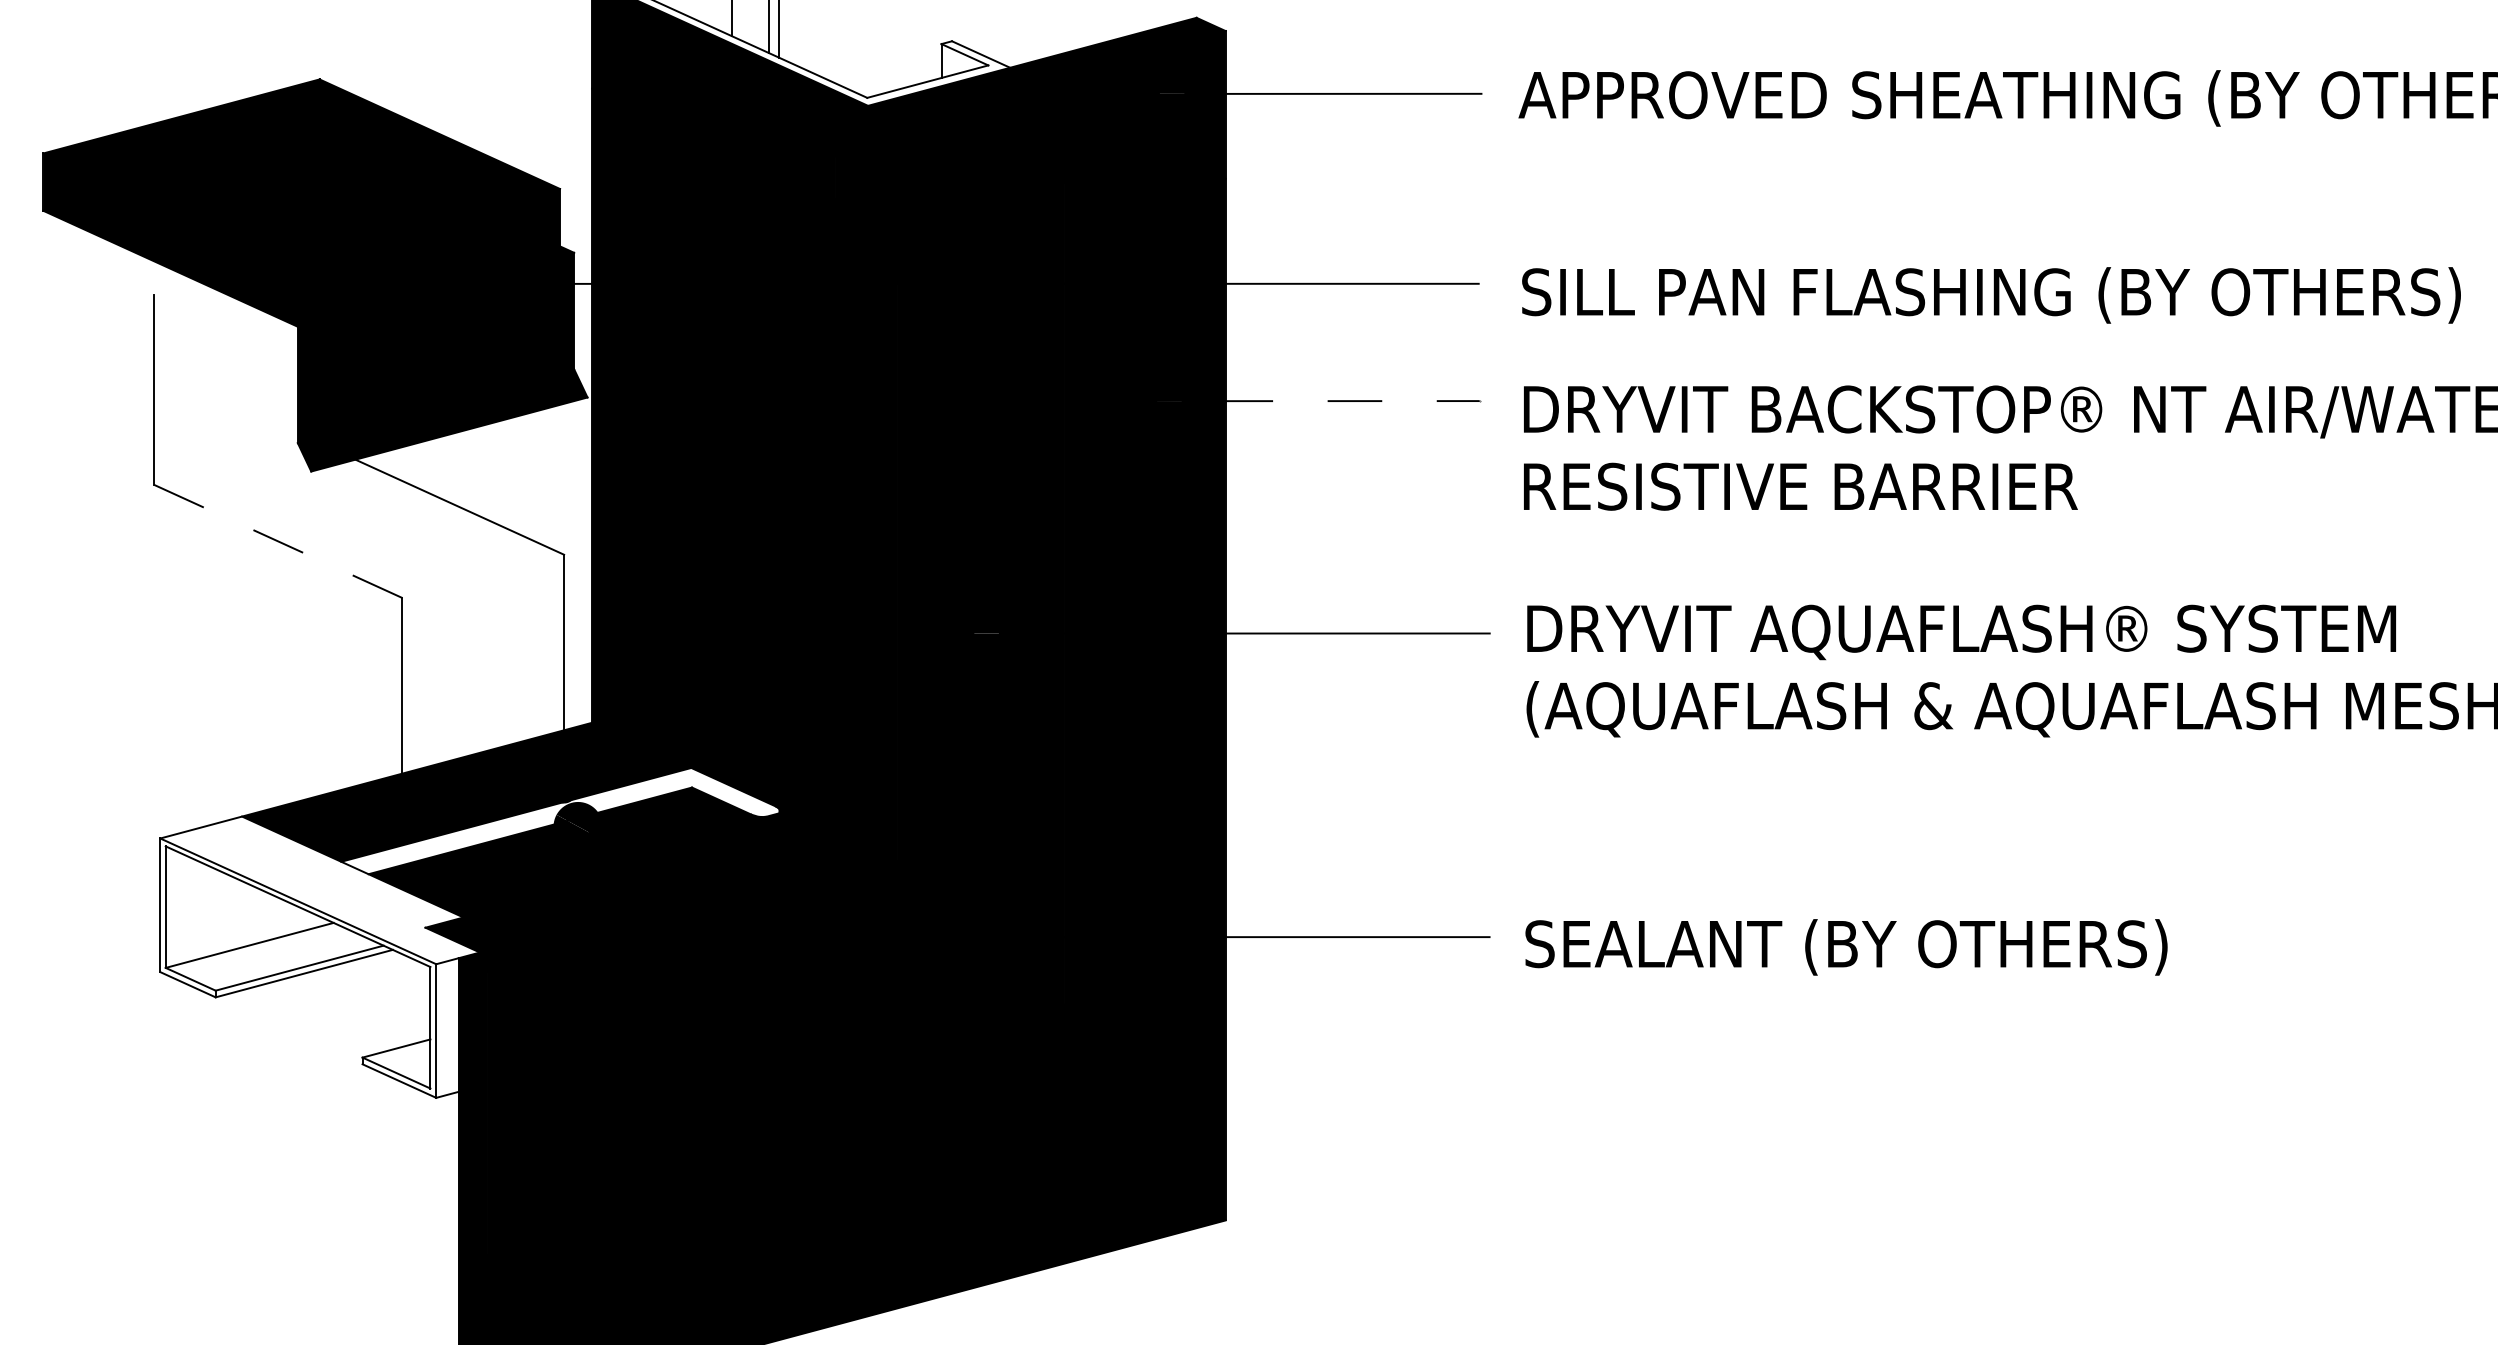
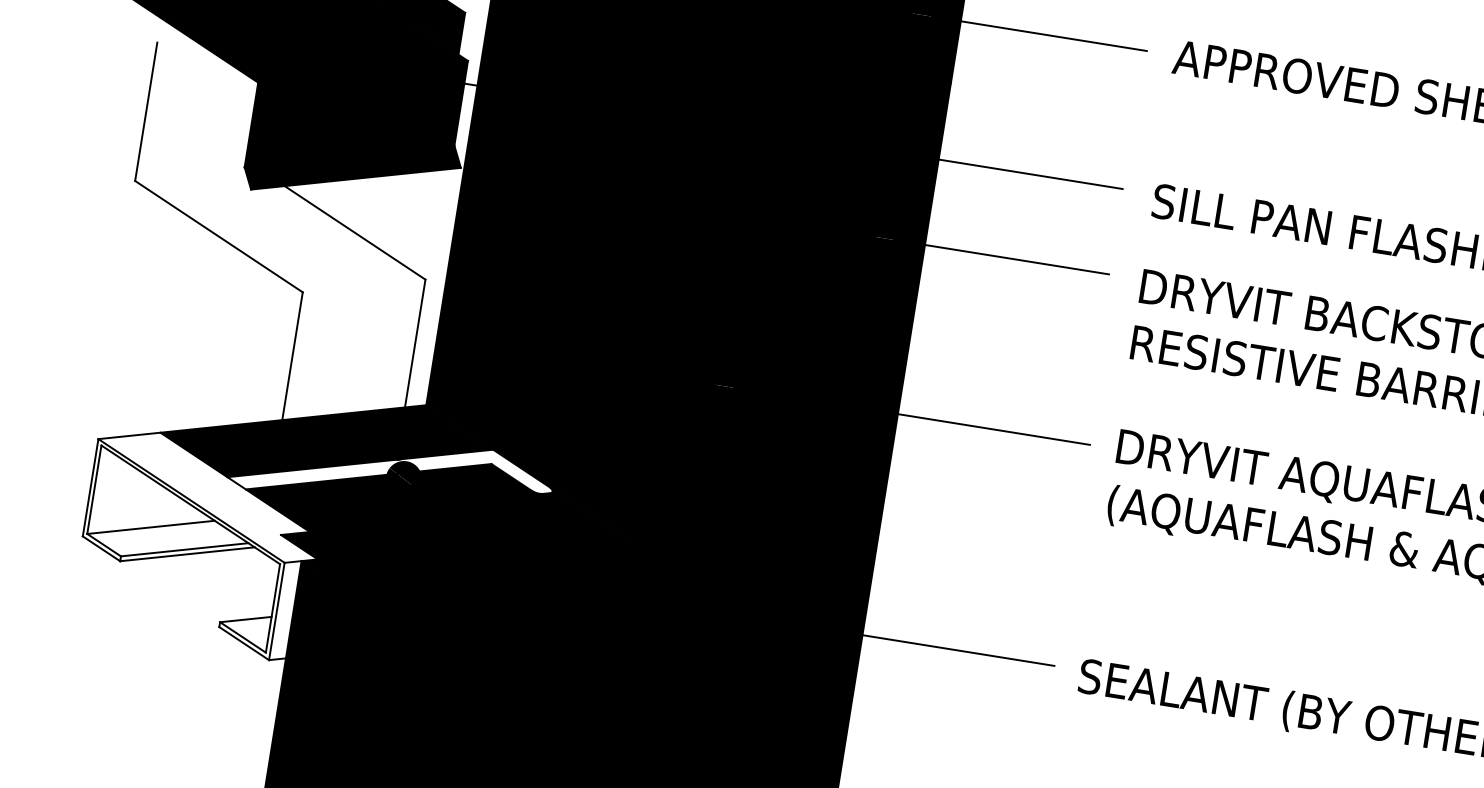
line: (1350, 401) -> (1015, 259), dashed -> solid
line: (278, 541) -> (219, 236), dashed -> solid

